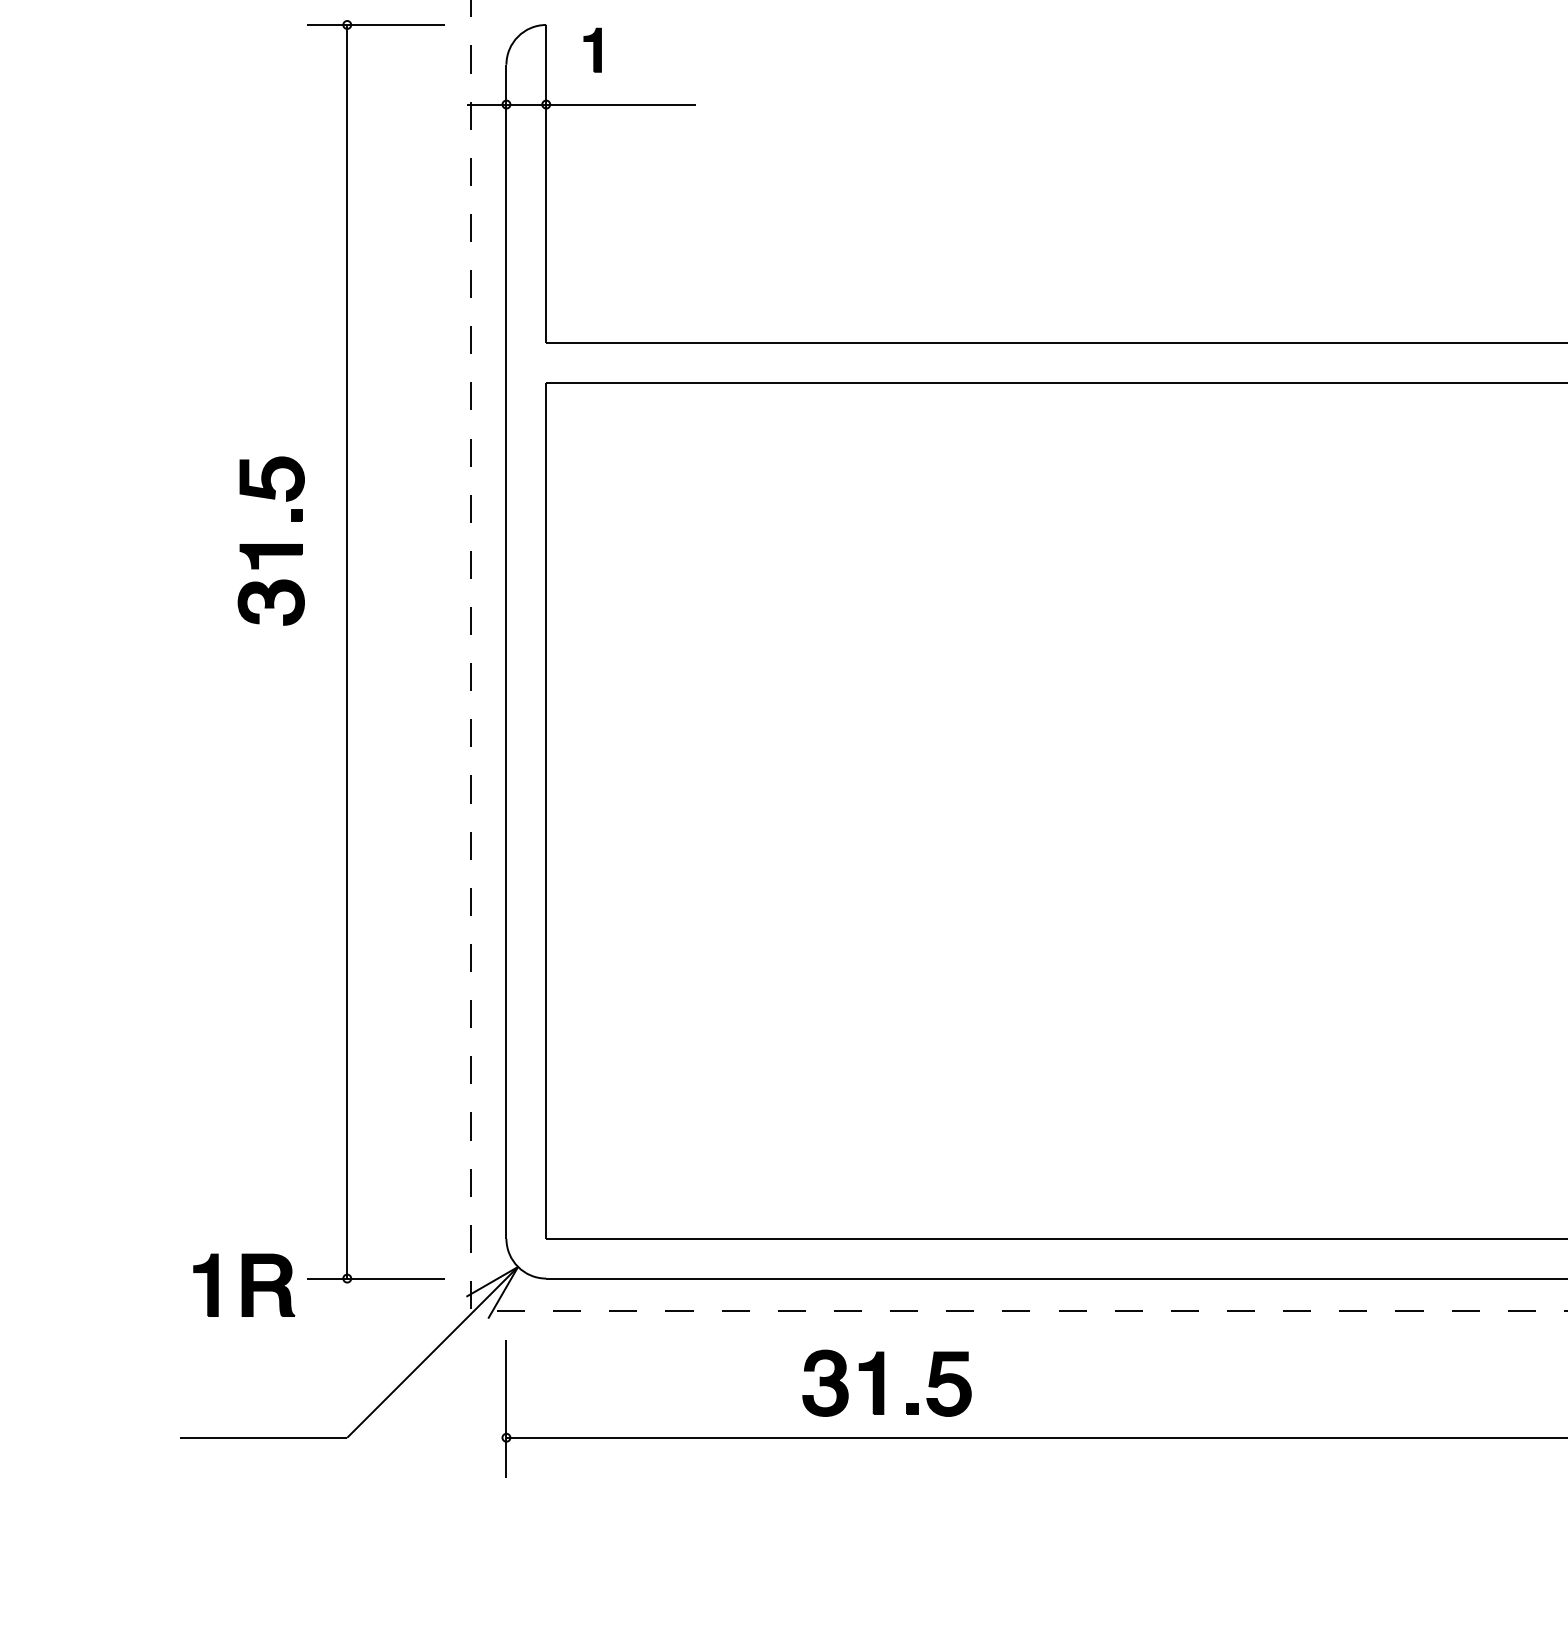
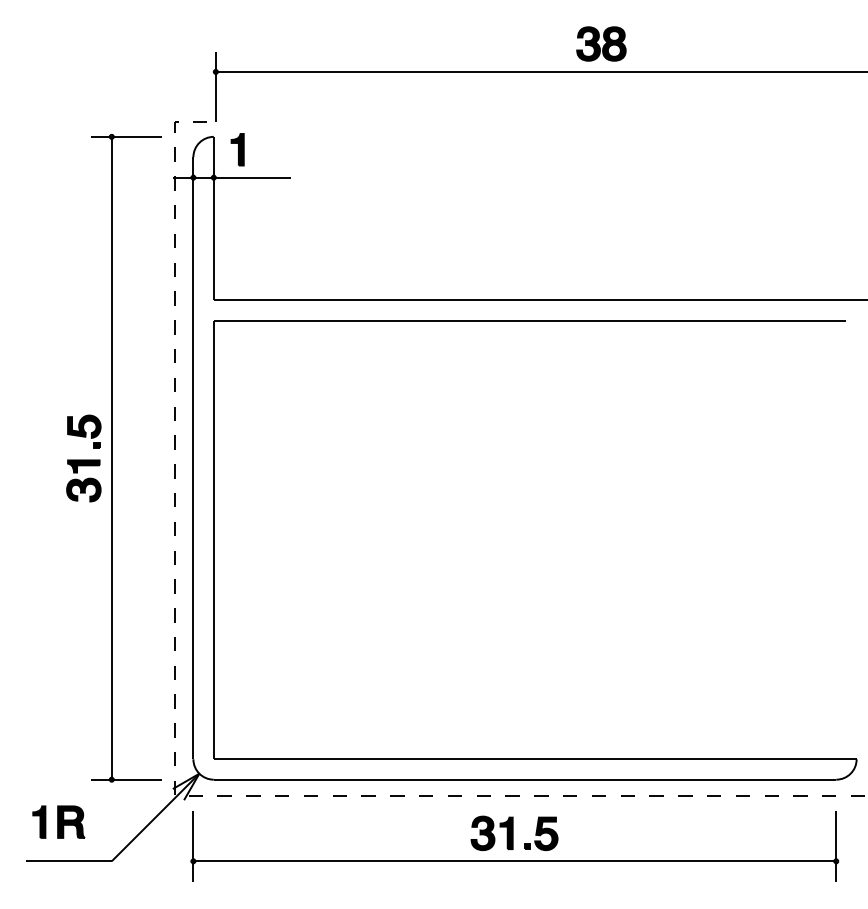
part: (592, 49) -> (237, 149), size x1.43
part: (270, 541) -> (83, 458), moved
part: (243, 1284) -> (58, 821), moved
part: (886, 1383) -> (514, 833), moved

